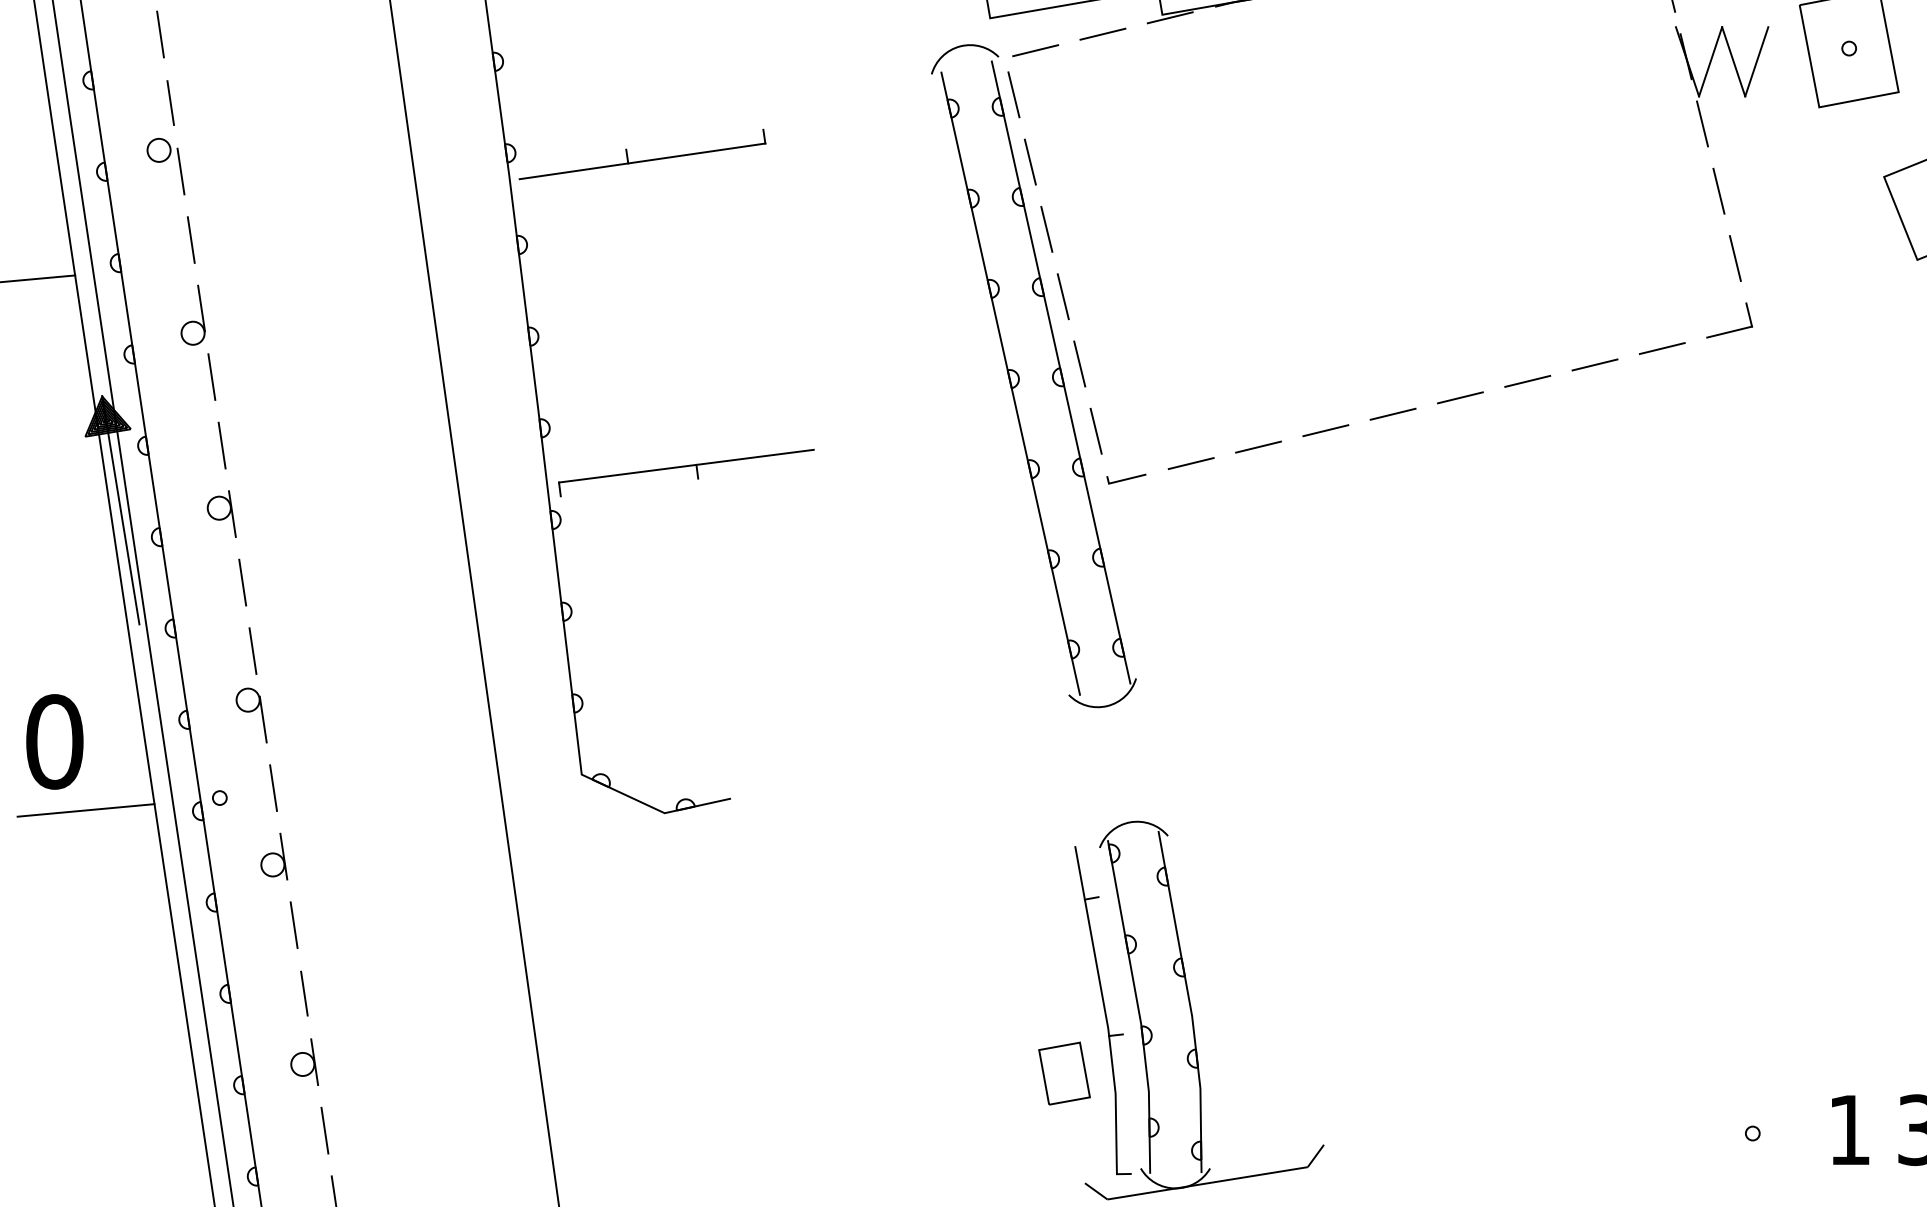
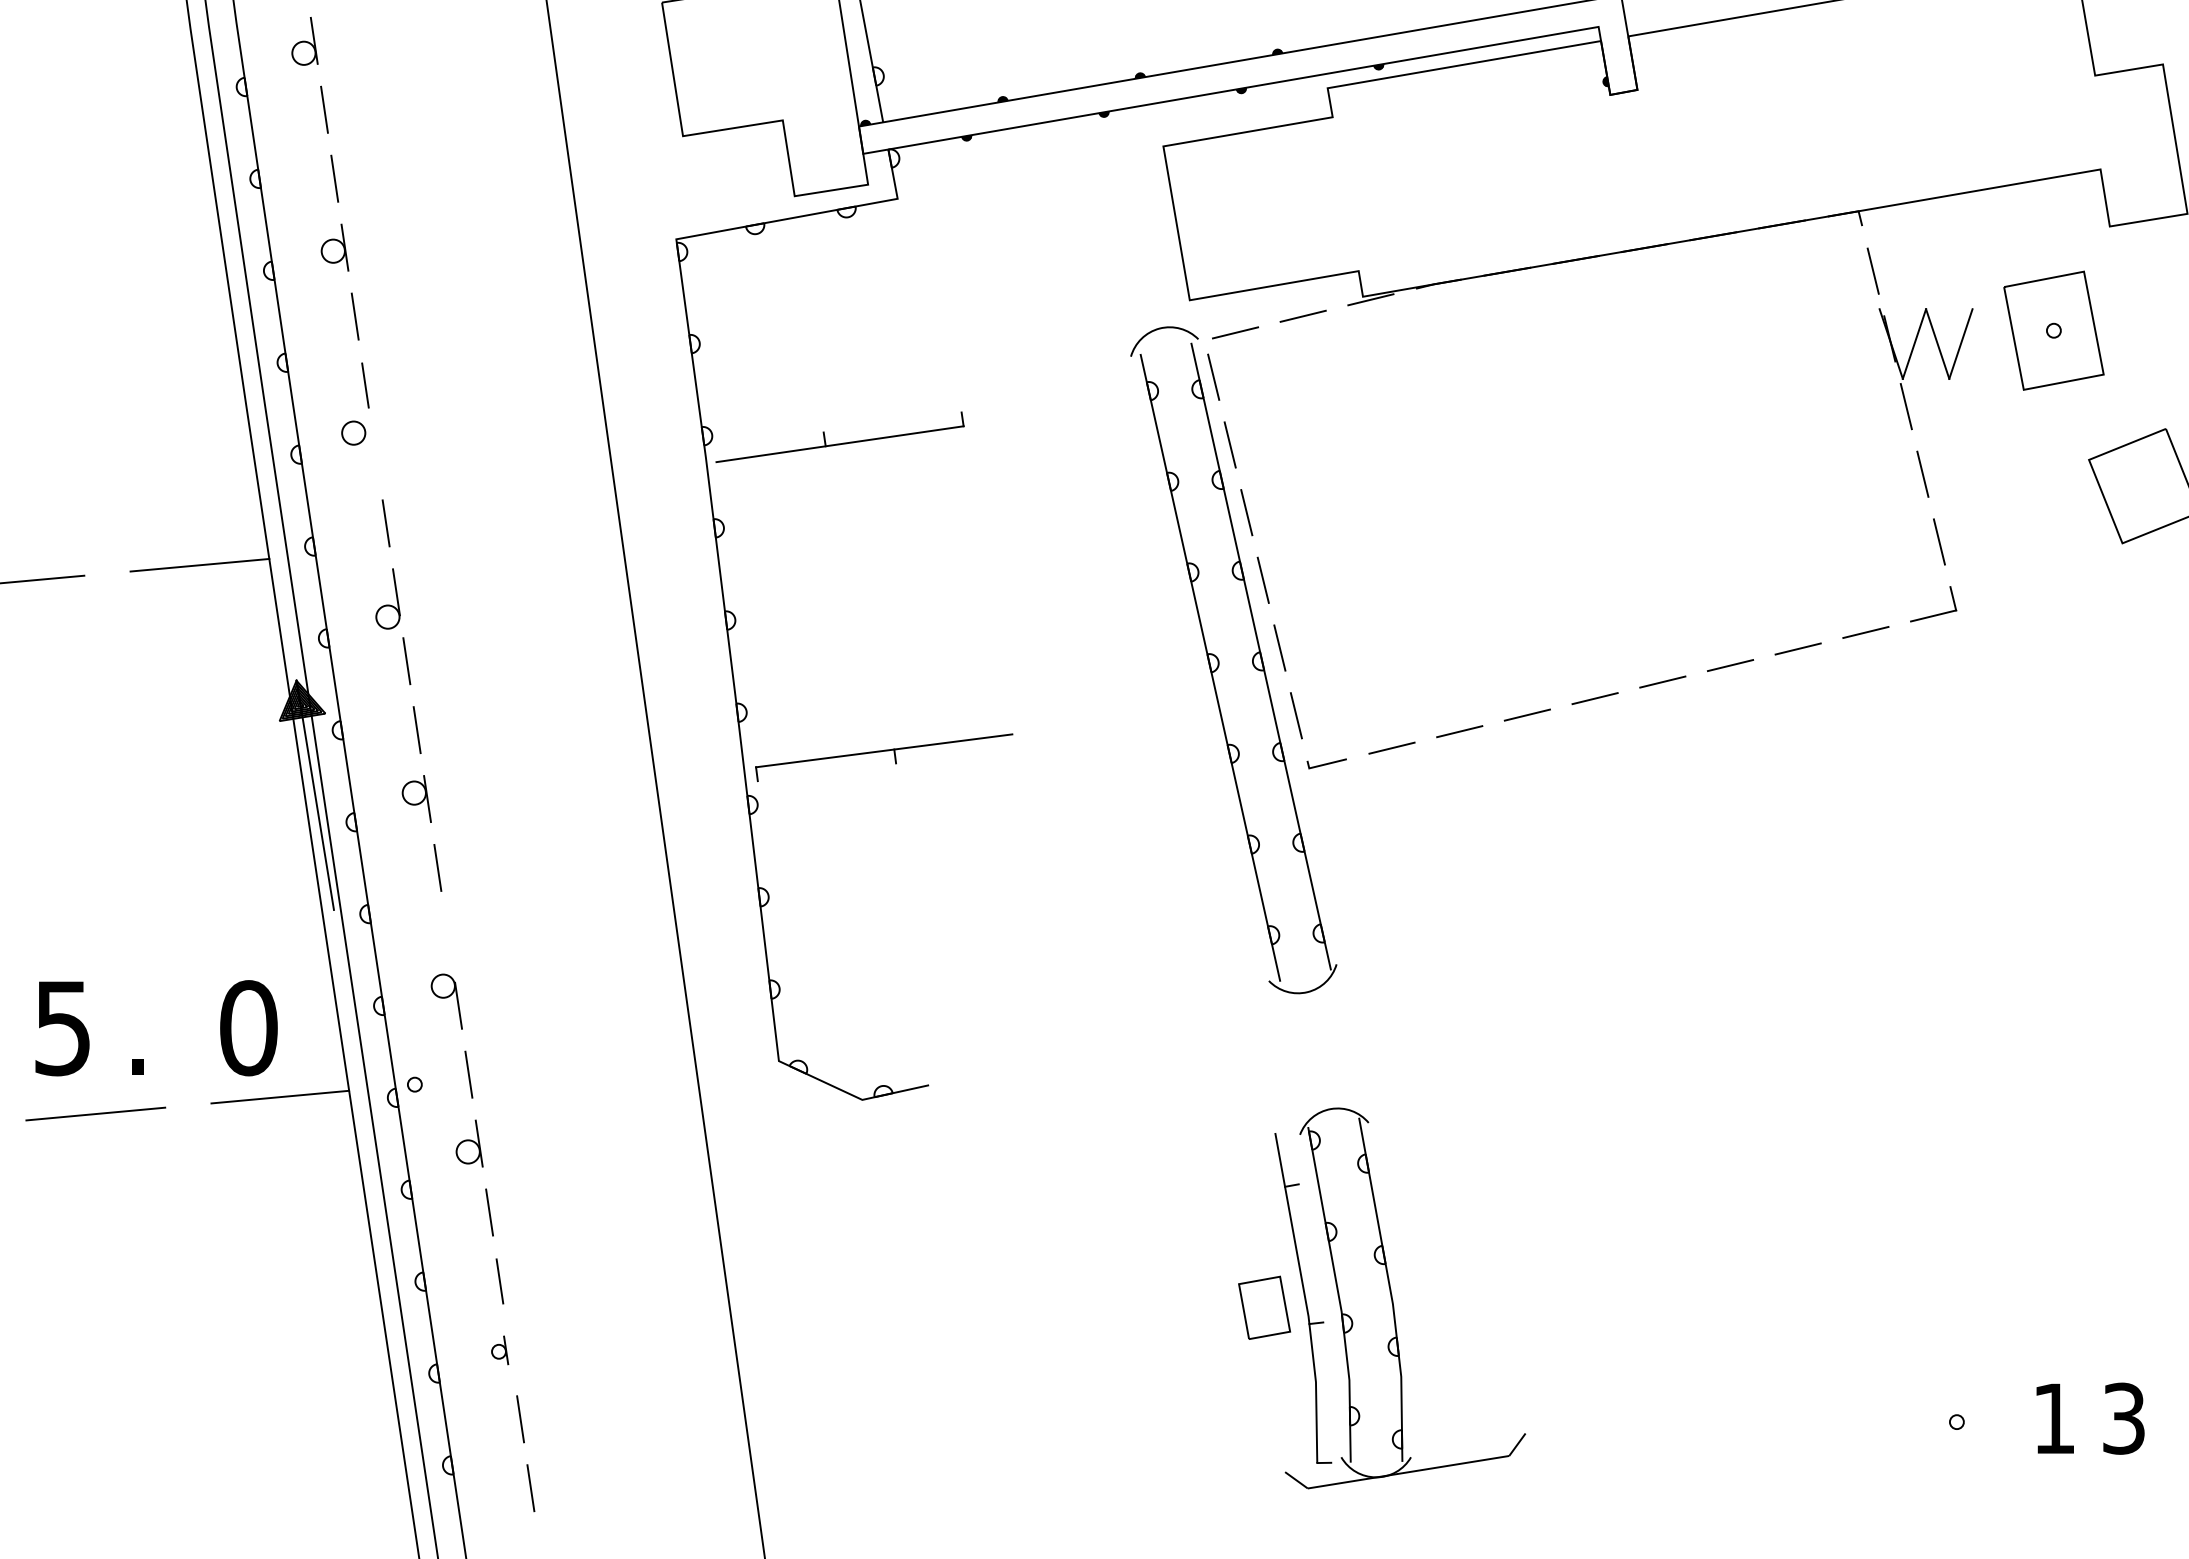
line: (180, 171) -> (375, 454), removed
line: (252, 650) -> (447, 936), removed
part: (303, 1062) -> (499, 1350), size x0.6
part: (1064, 1073) -> (1264, 1307), moved

